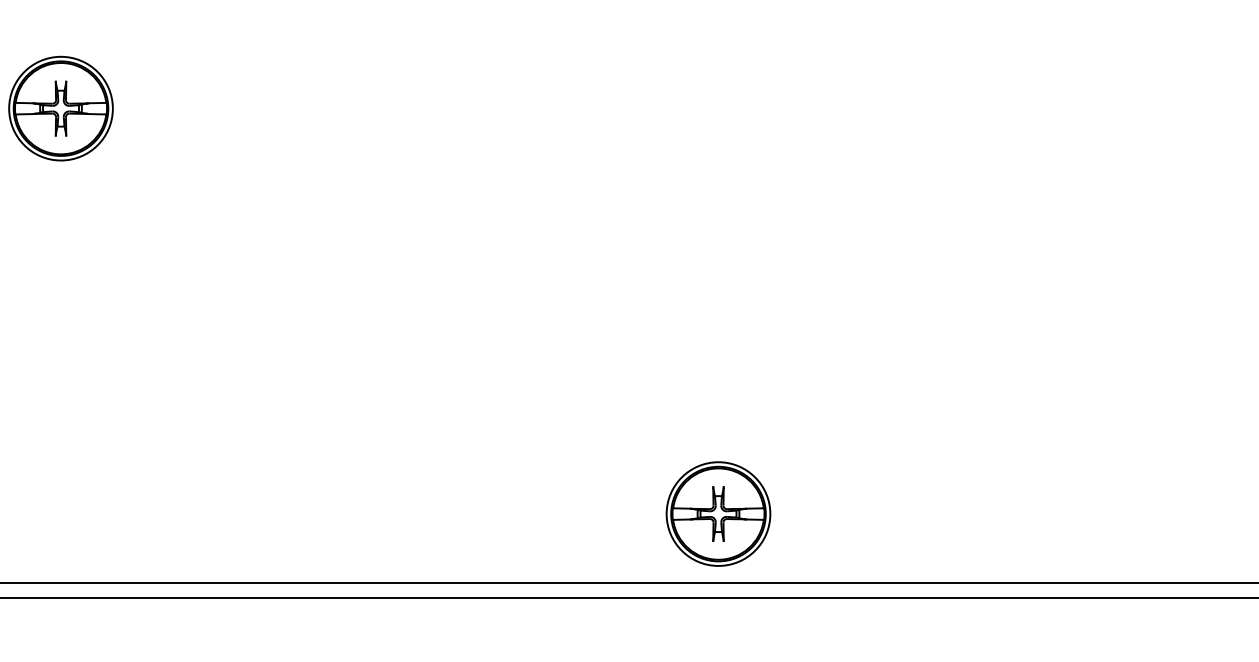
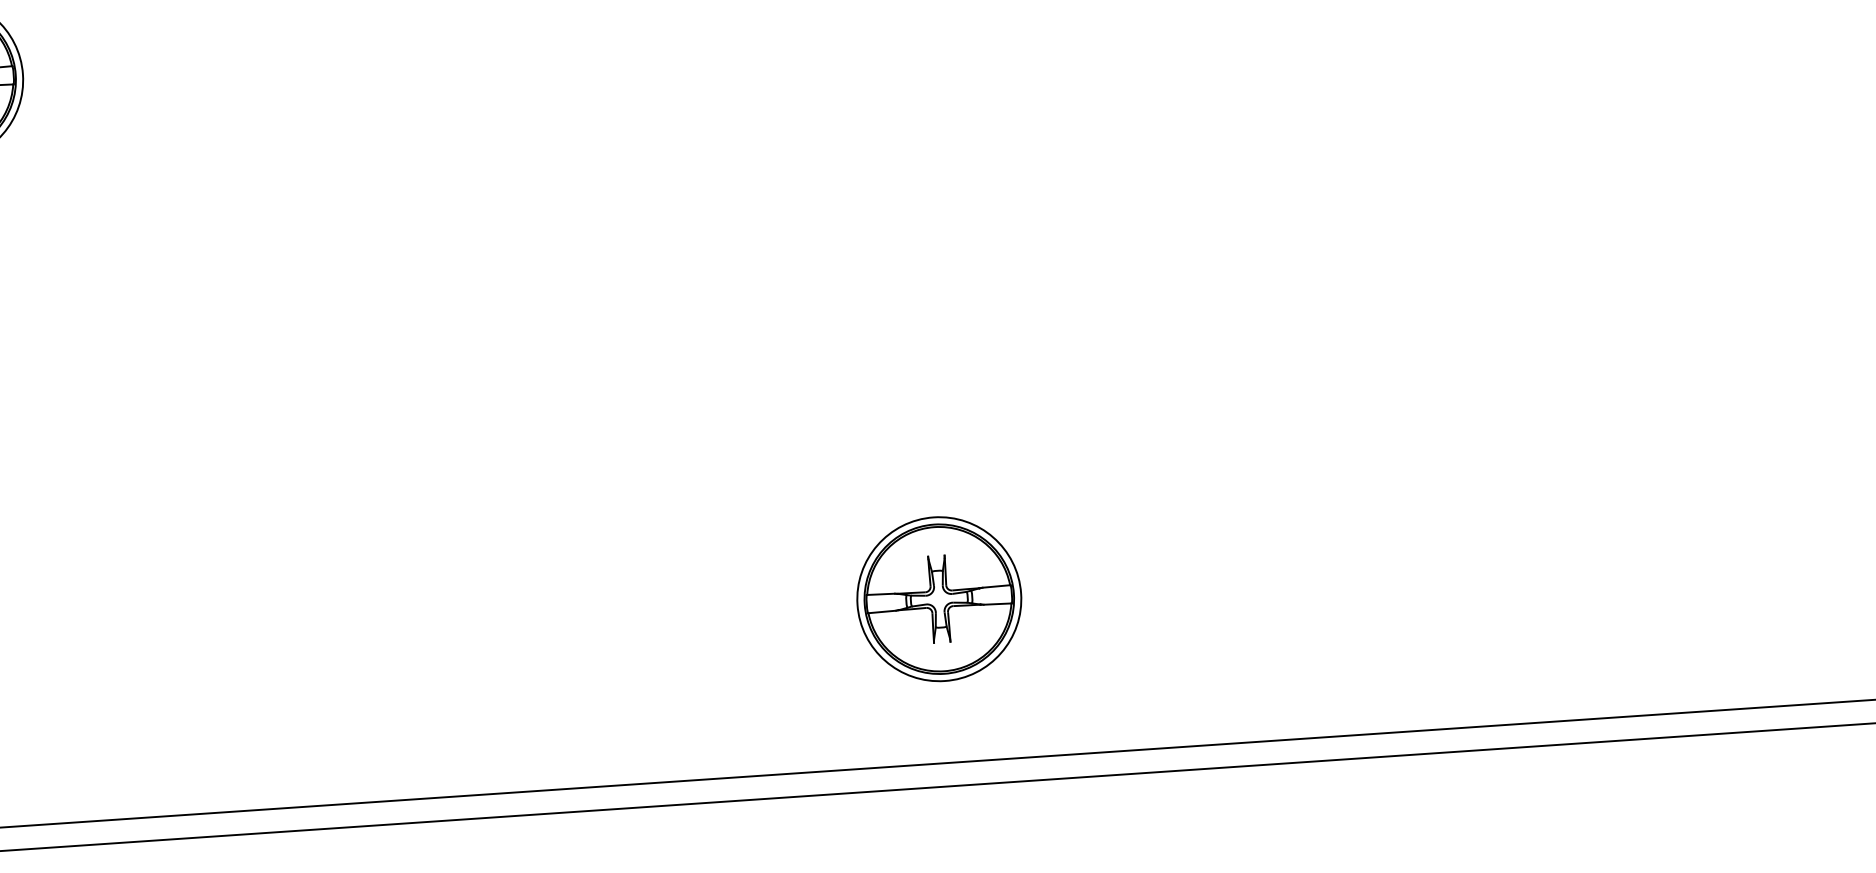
part: (718, 513) -> (939, 598), moved

